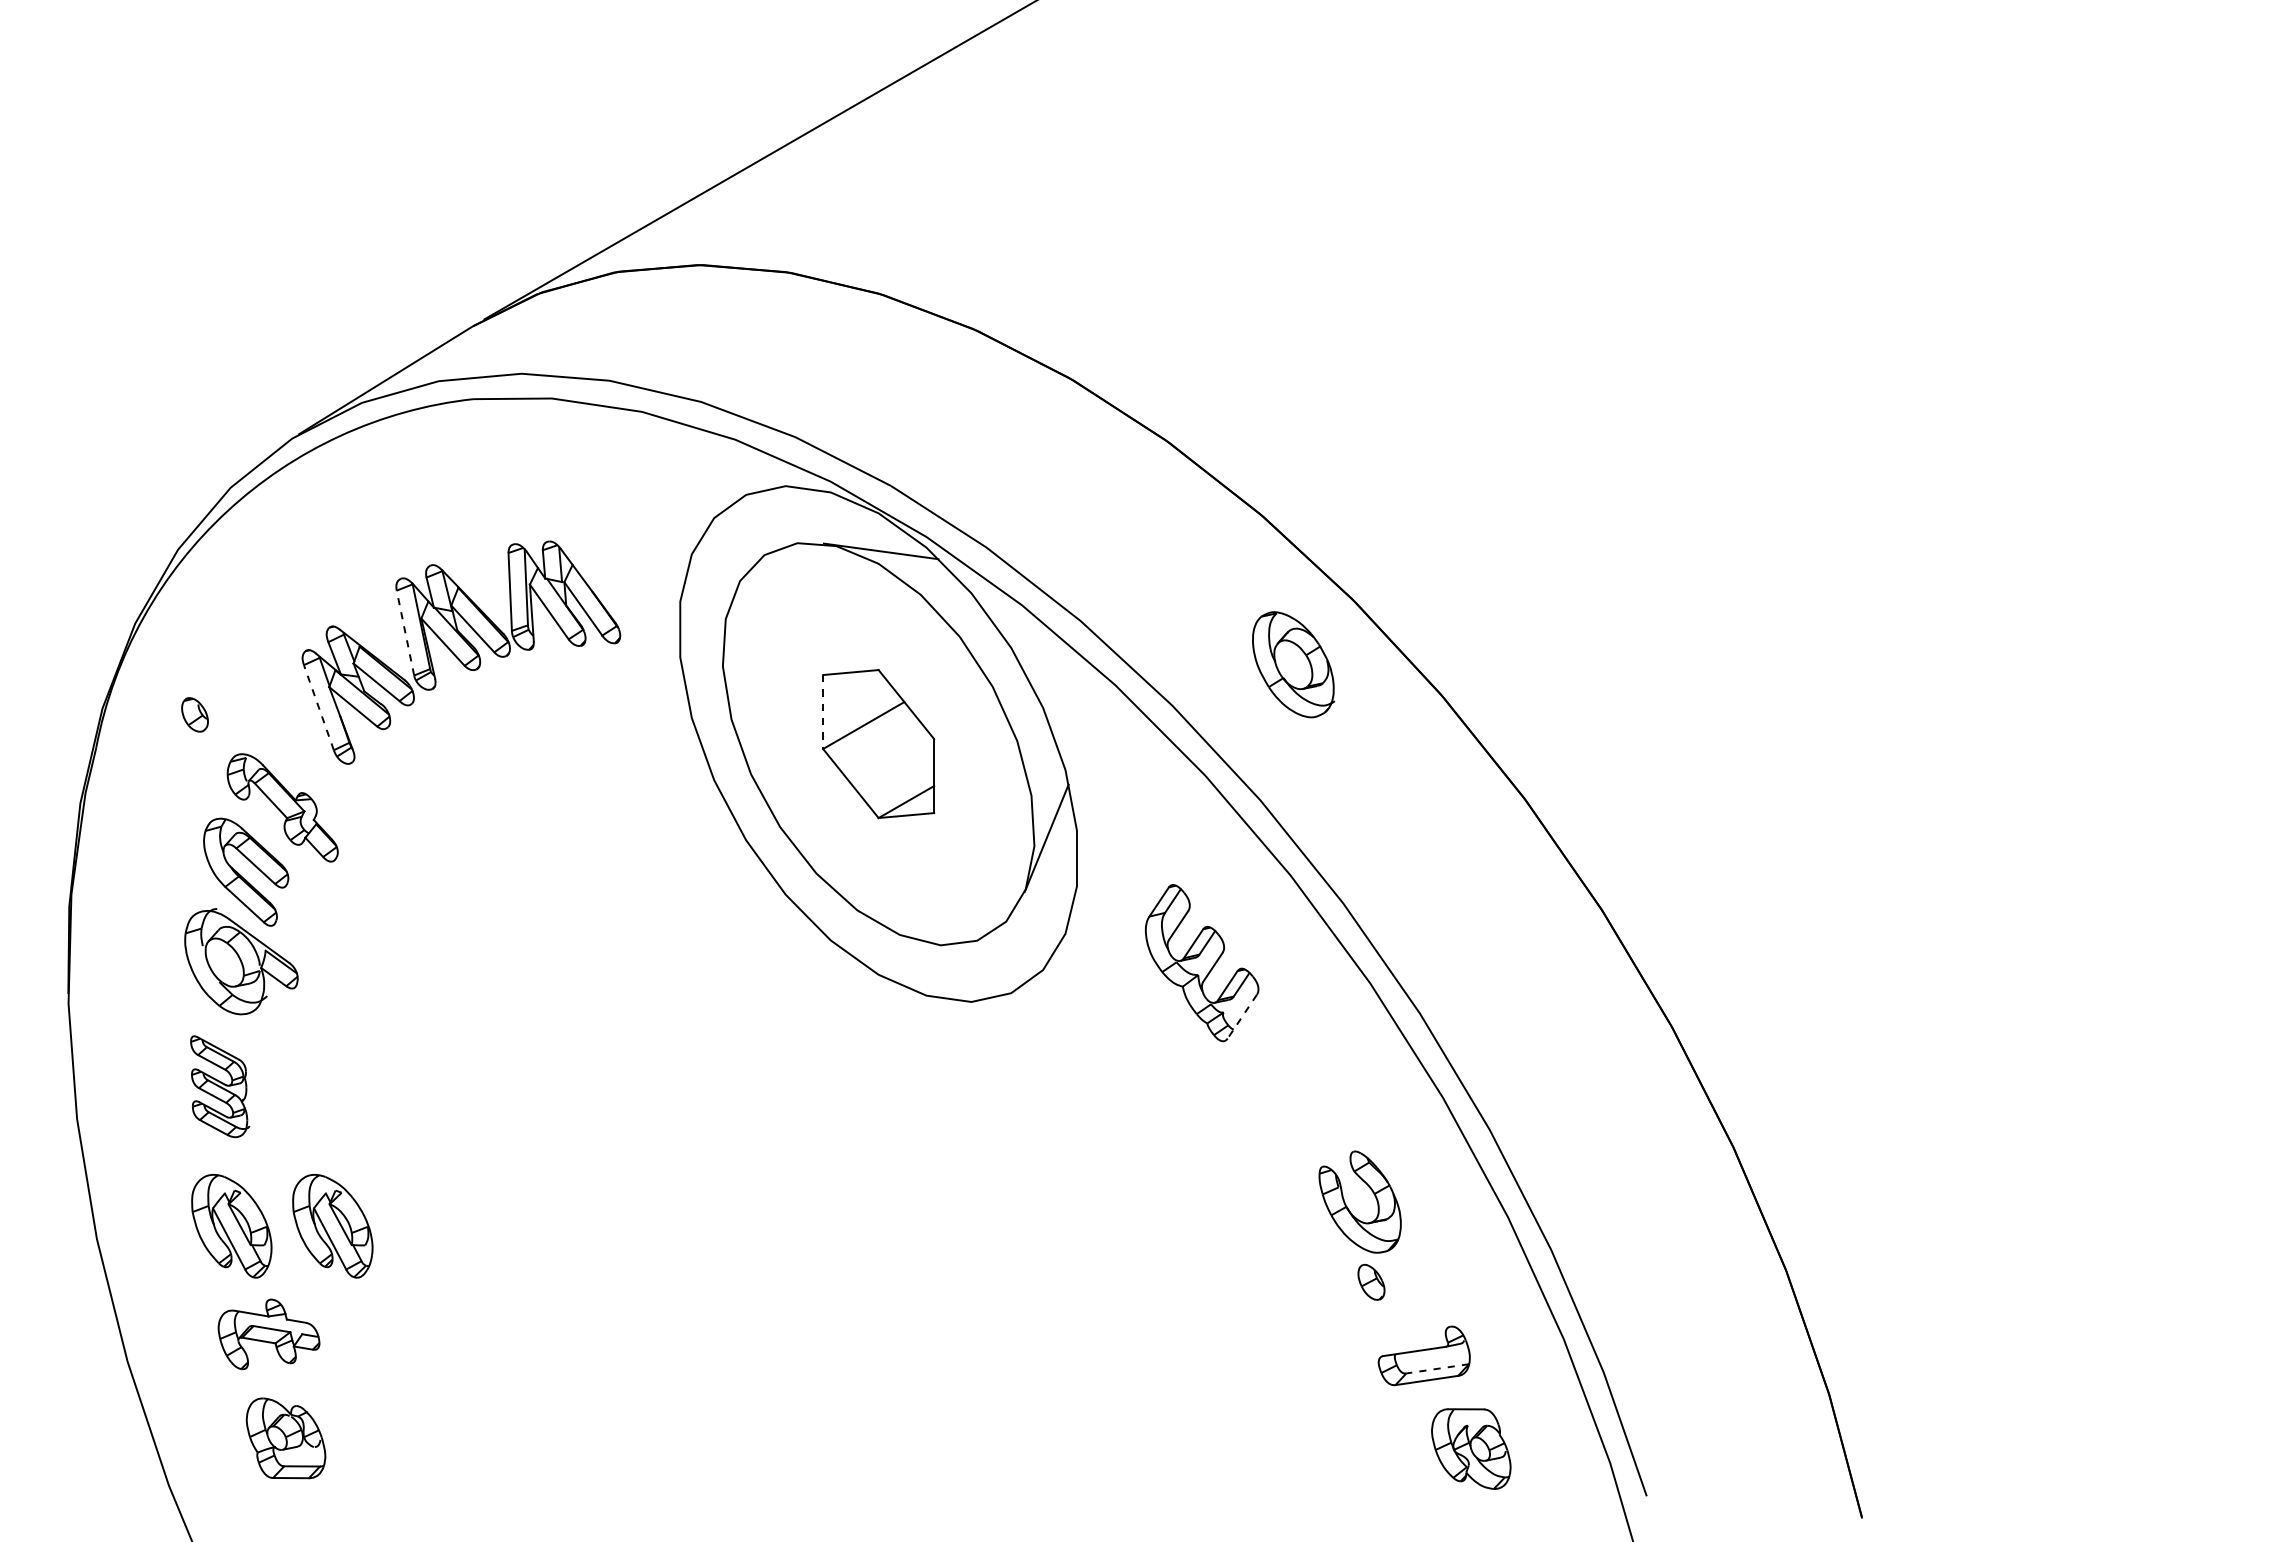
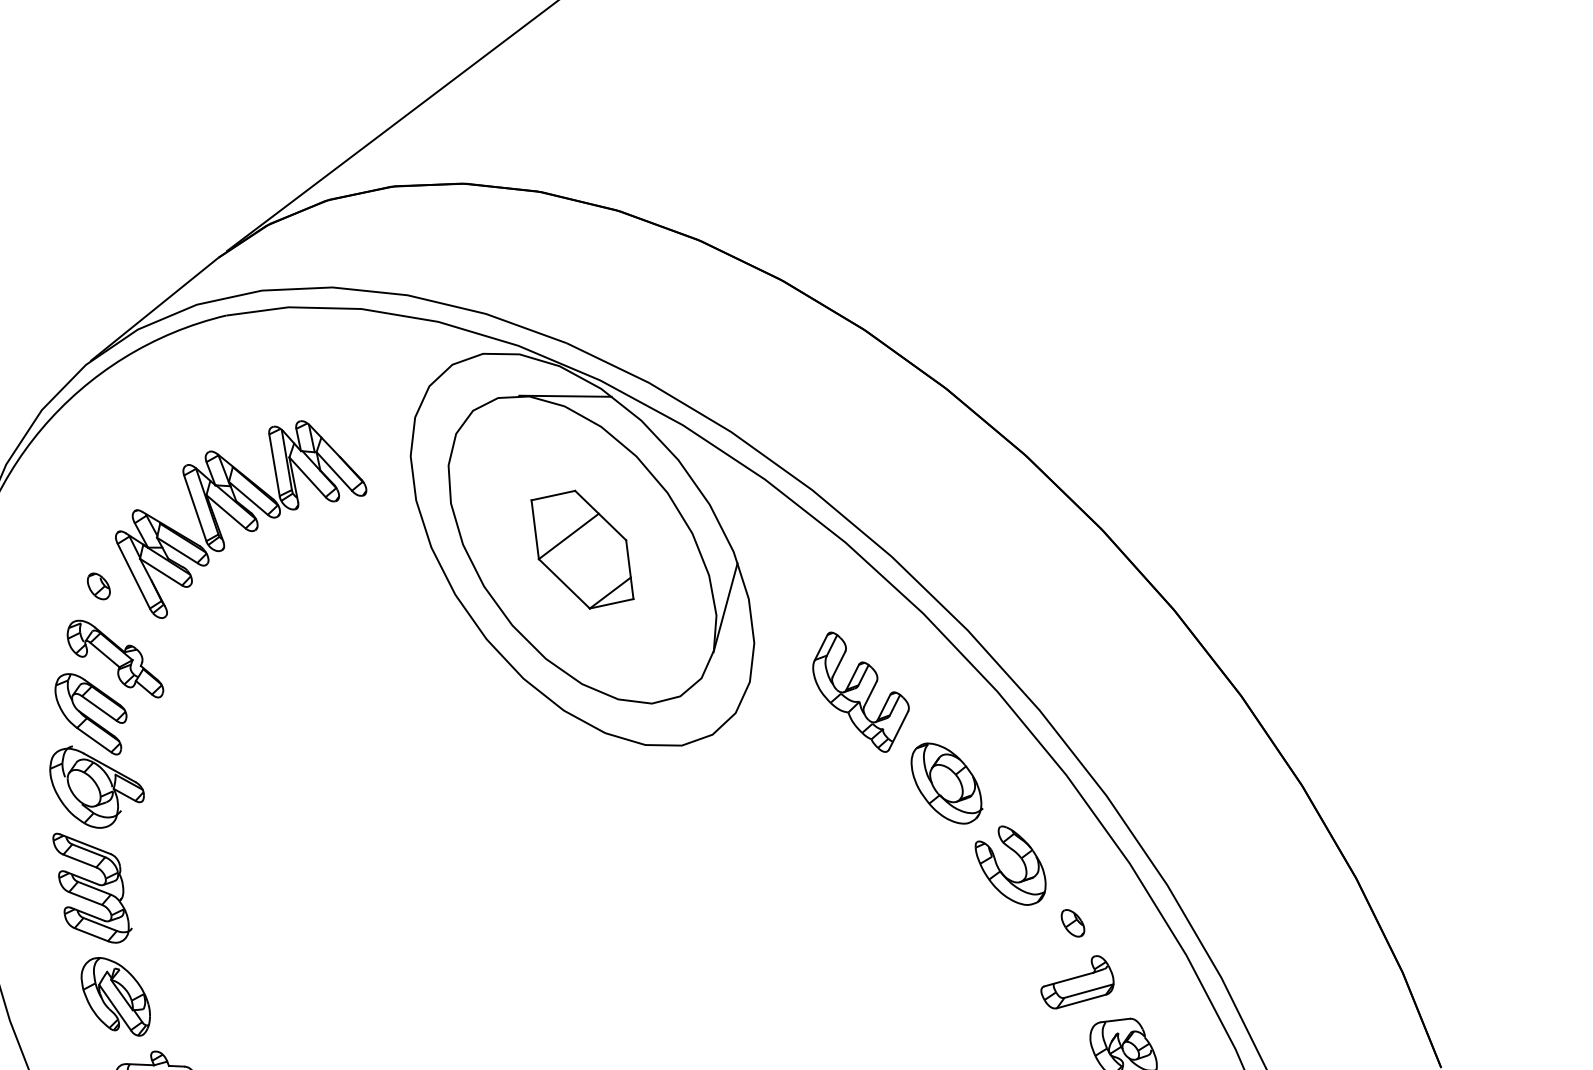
line: (405, 632) -> (195, 507), dashed -> solid
part: (1293, 664) -> (946, 783), moved
line: (318, 707) -> (133, 576), dashed -> solid
line: (823, 712) -> (535, 530), dashed -> solid
part: (194, 714) -> (98, 586), moved
line: (1242, 1017) -> (898, 731), dashed -> solid
part: (219, 1086) -> (92, 887), size x1.43
part: (332, 1226) -> (196, 987), removed
part: (1371, 1281) -> (1072, 922), moved
line: (1437, 1368) -> (1088, 990), dashed -> solid

